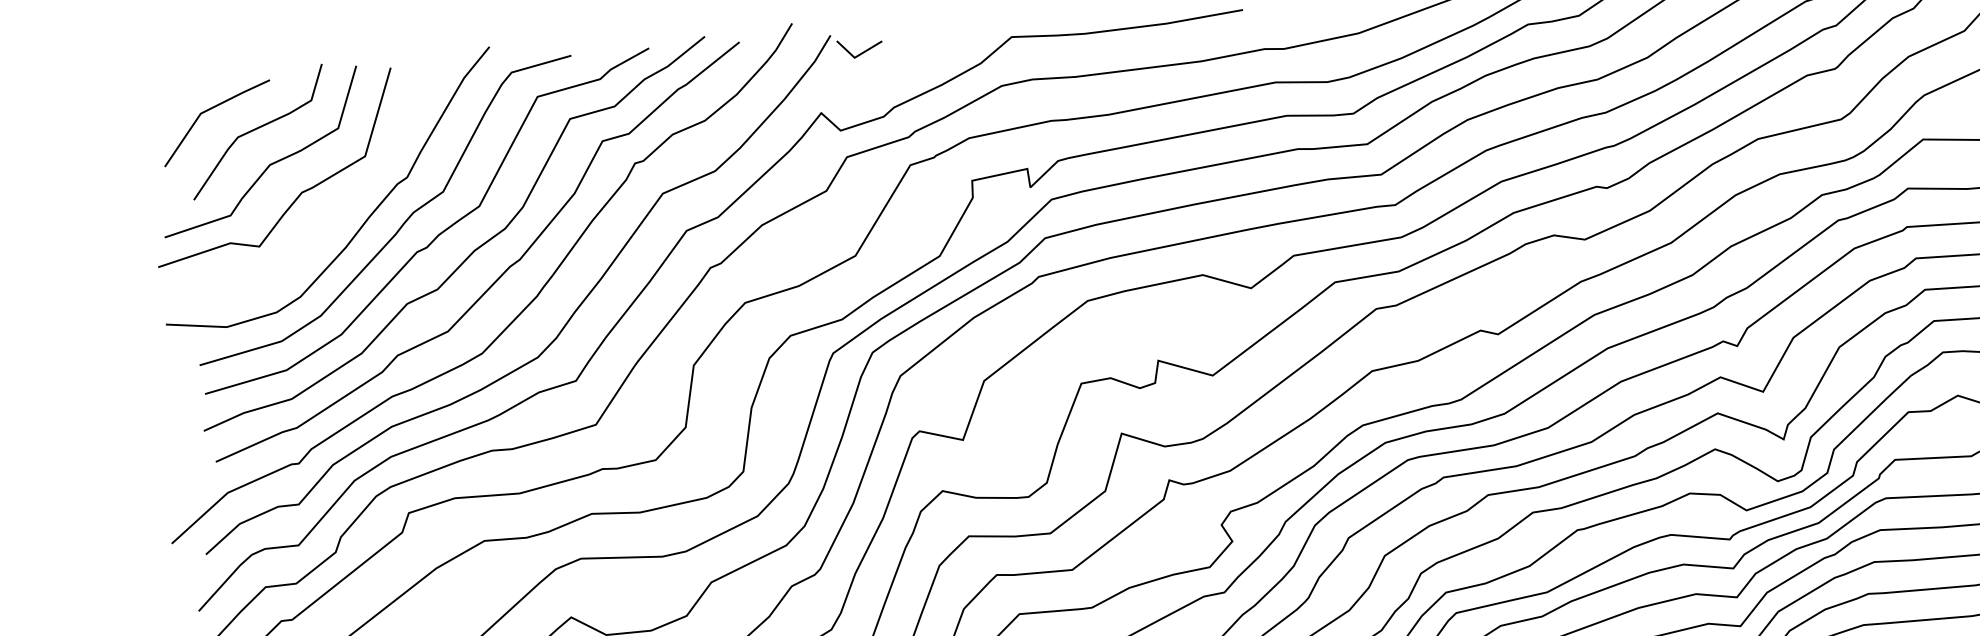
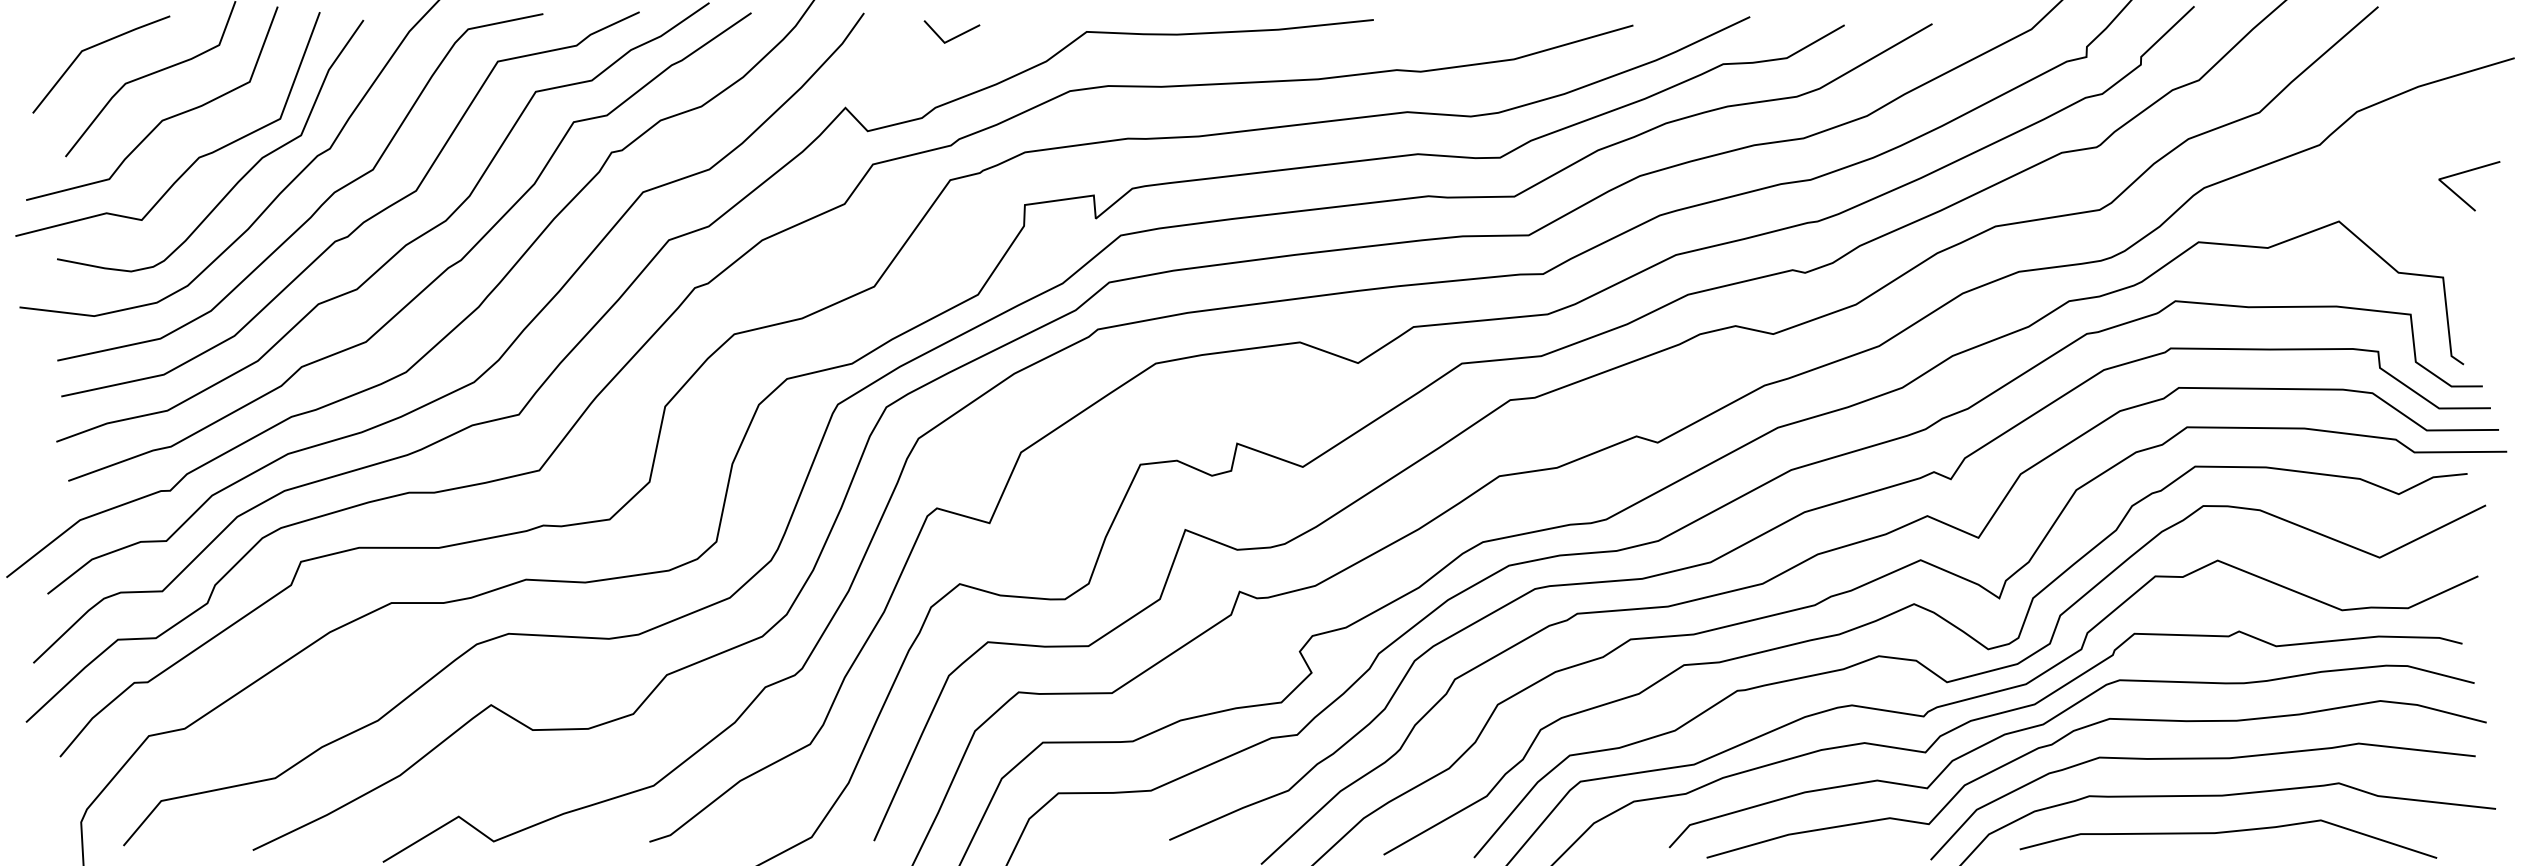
line: (862, 52) -> (954, 36), moved
curve: (338, 205) -> (242, 176), added

